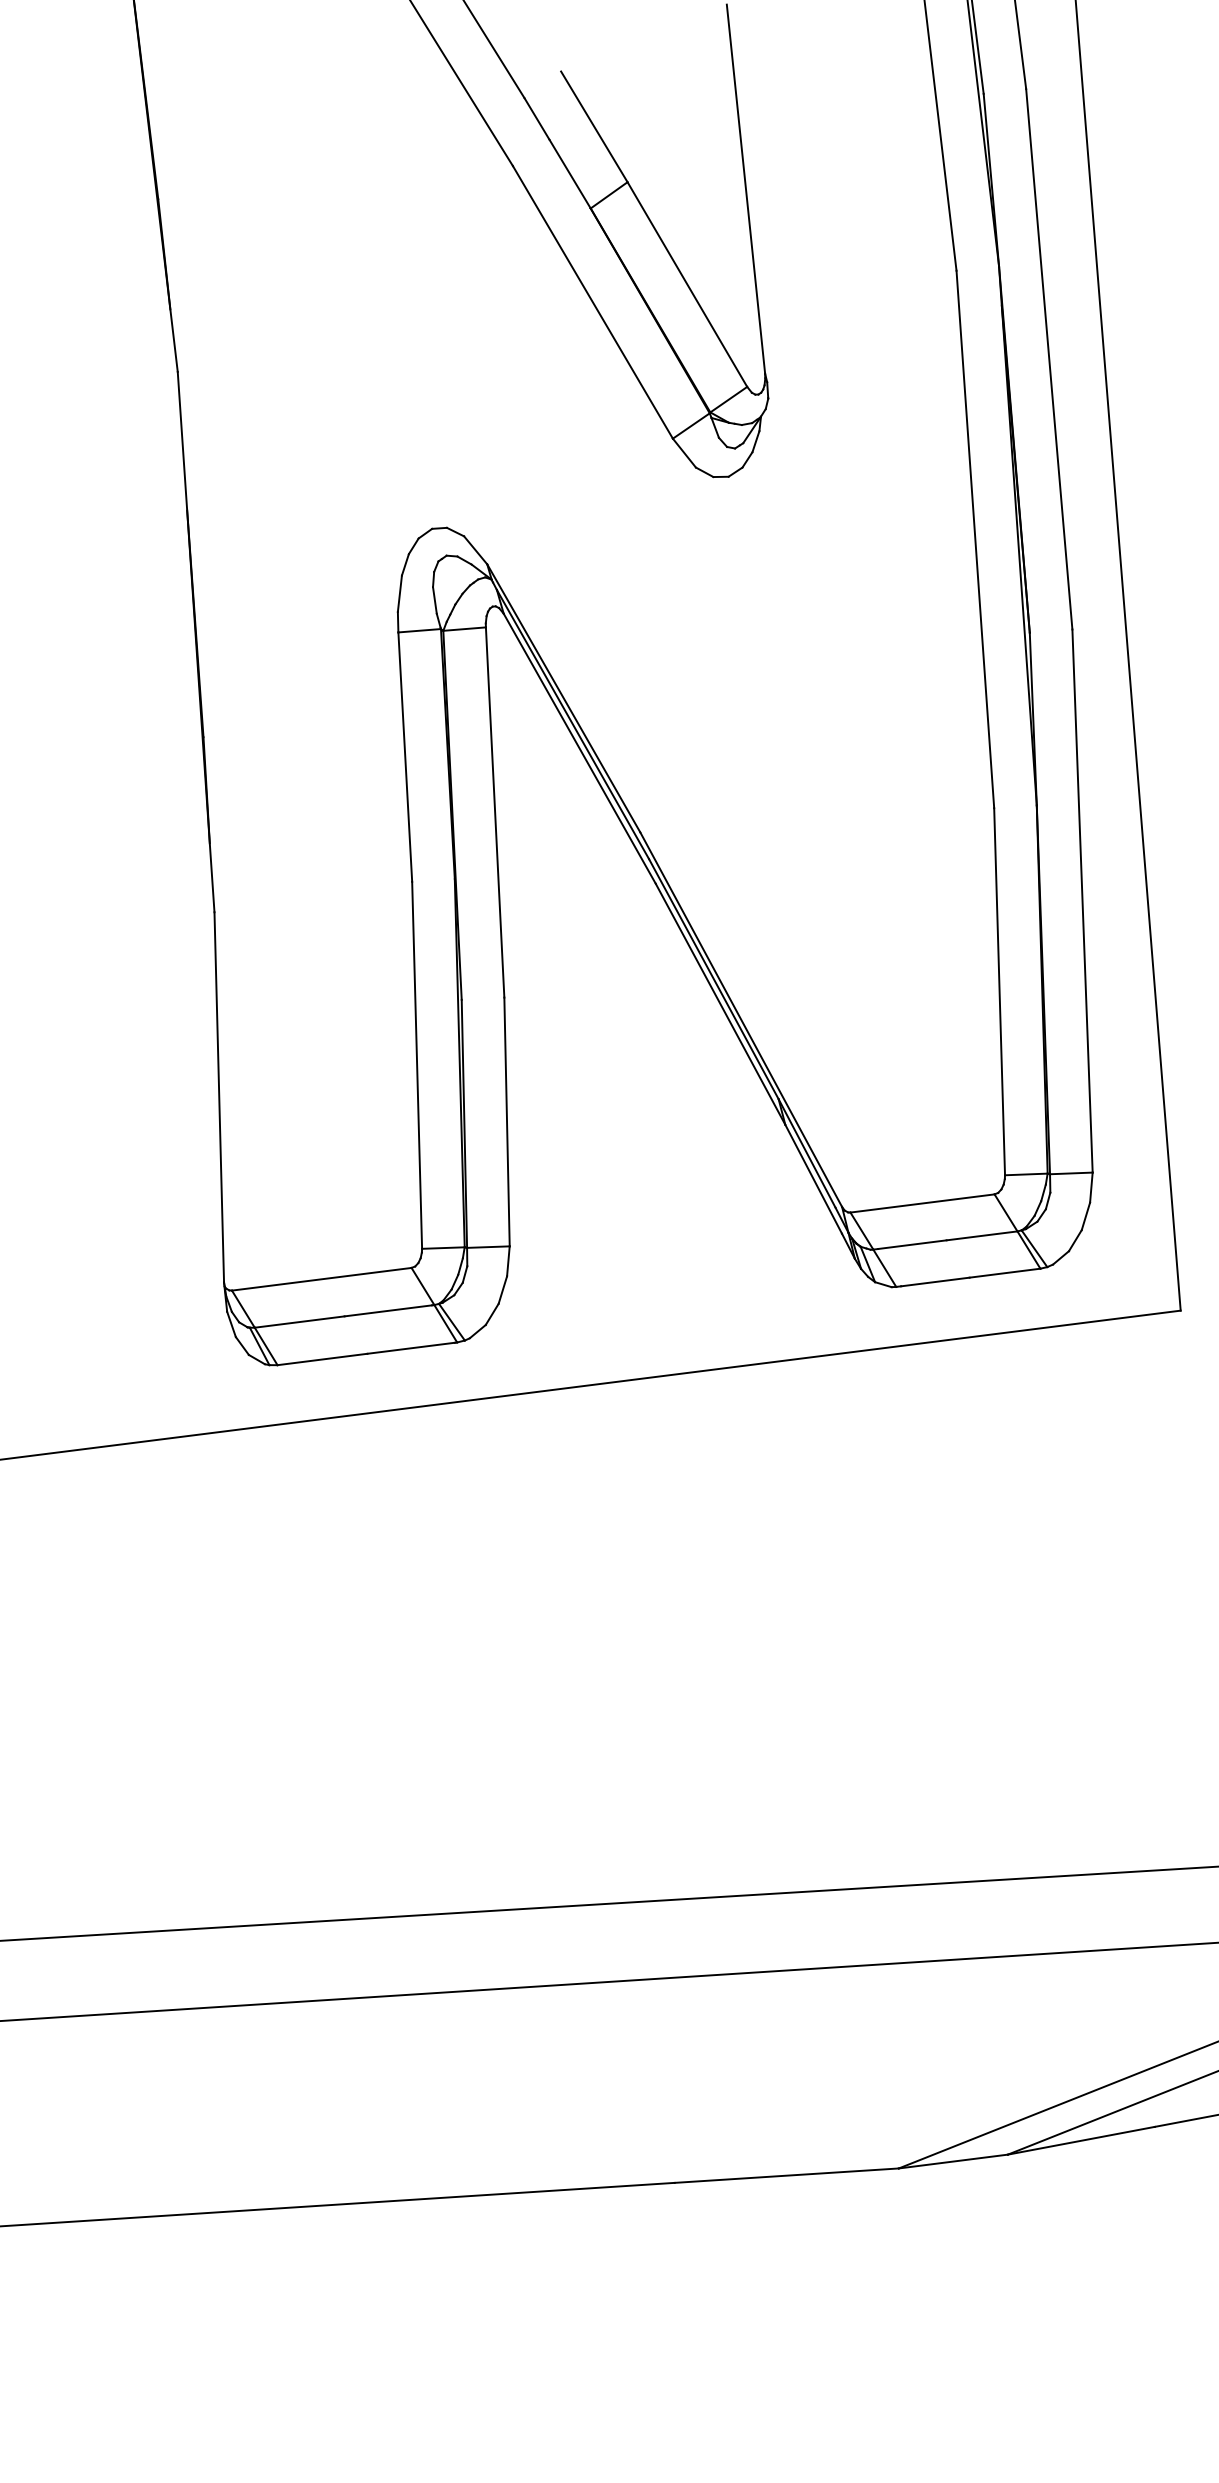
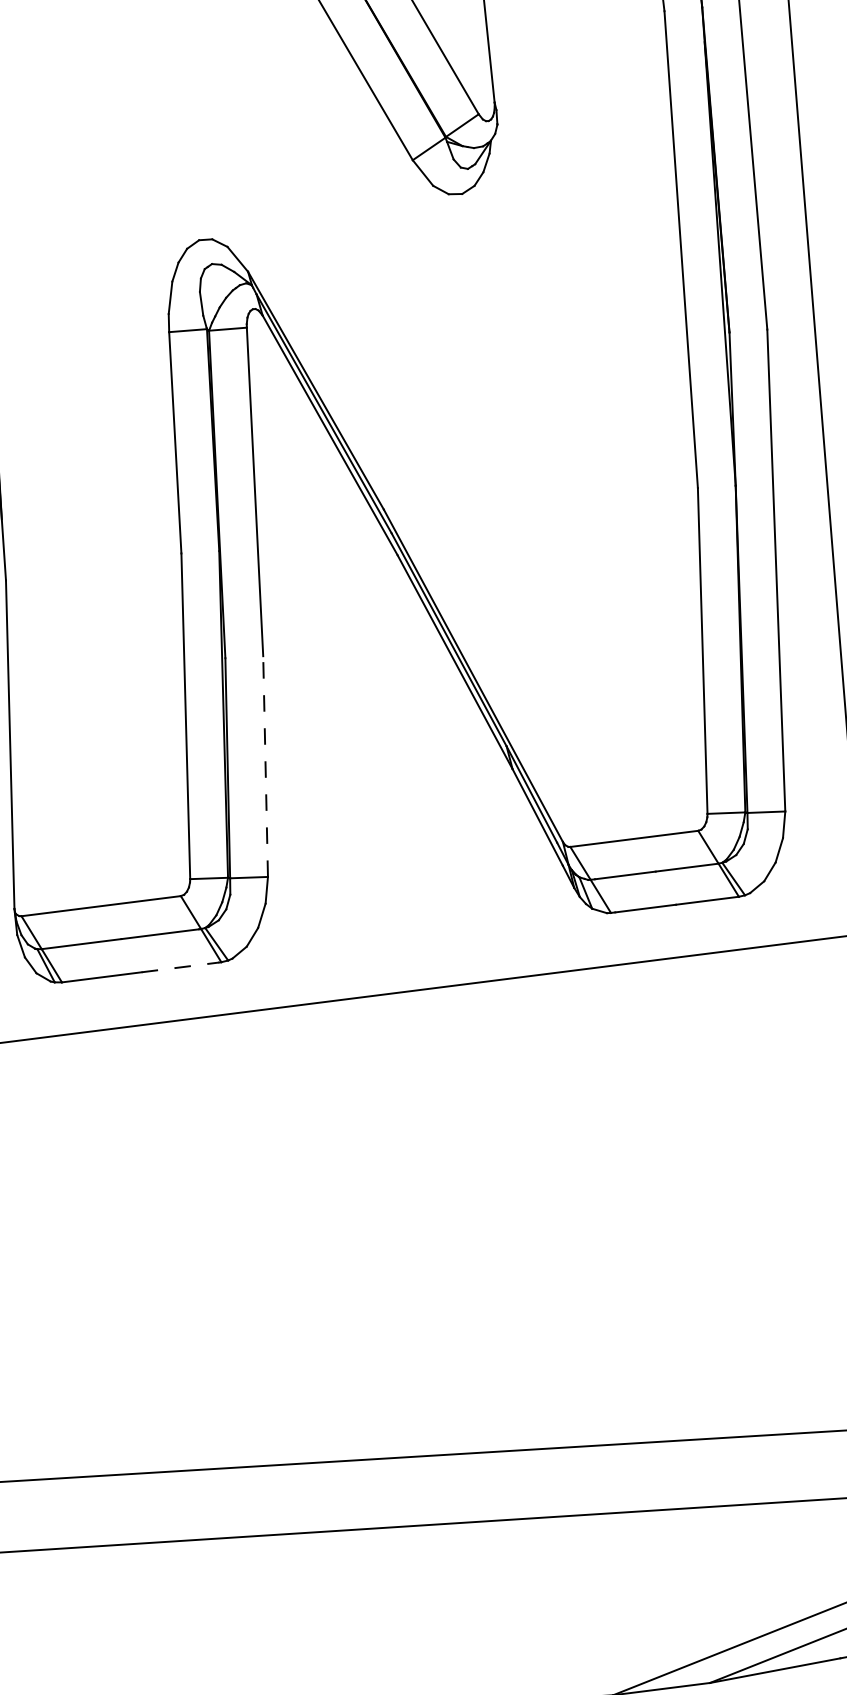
line: (507, 1121) -> (266, 766), solid -> dashed
line: (411, 1348) -> (180, 967), solid -> dashed

